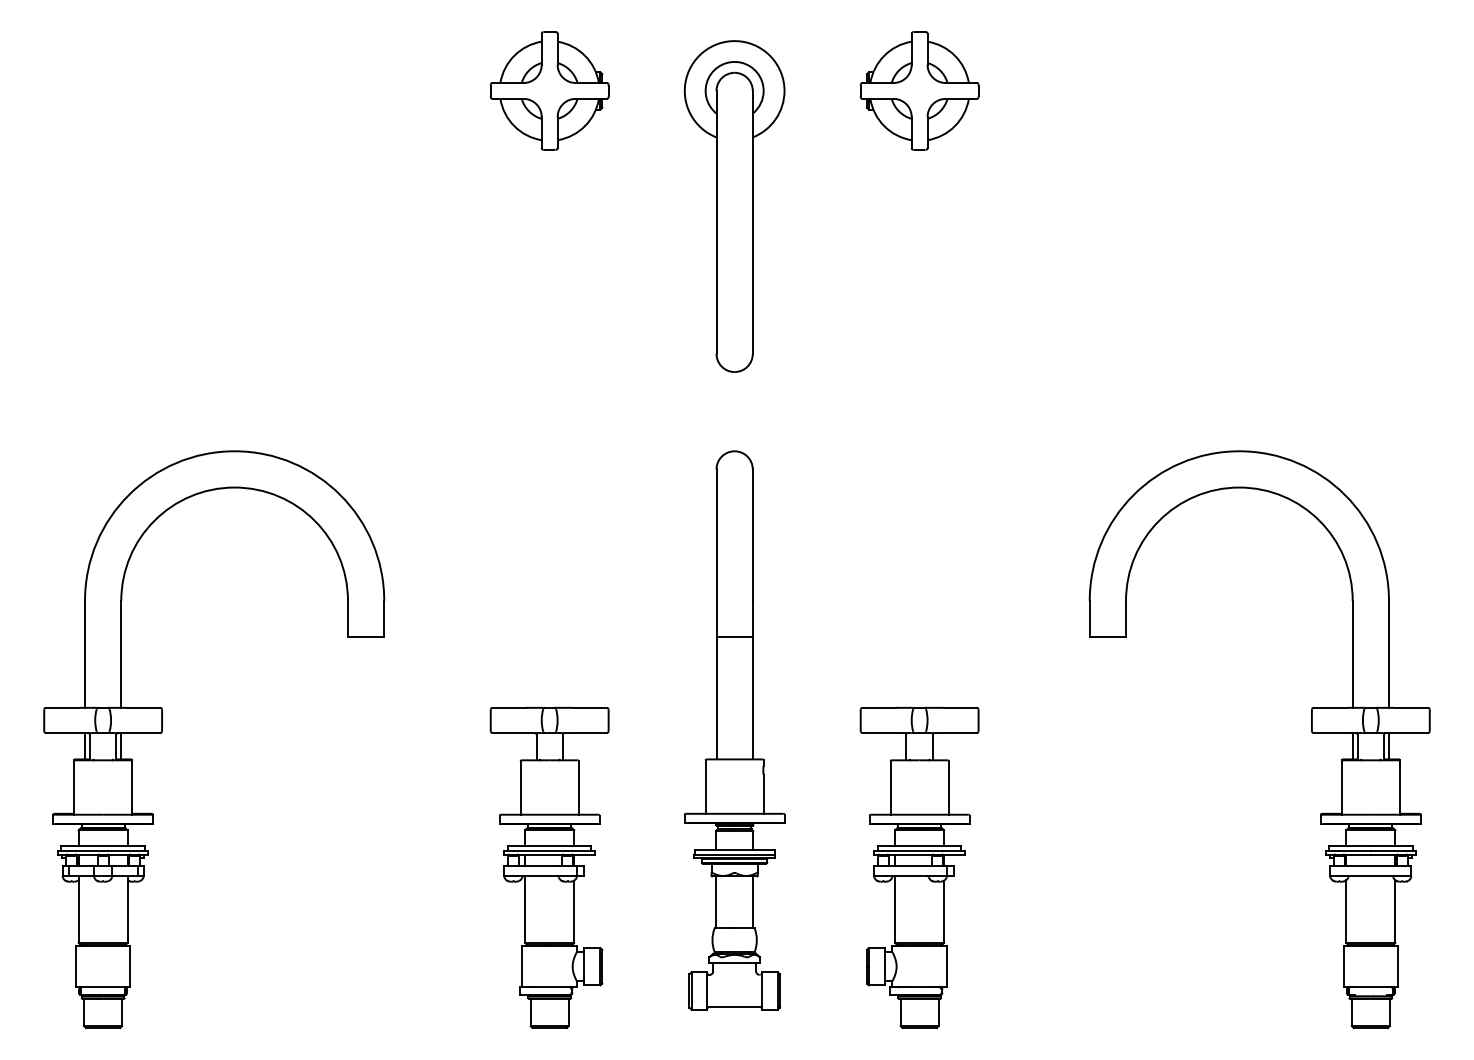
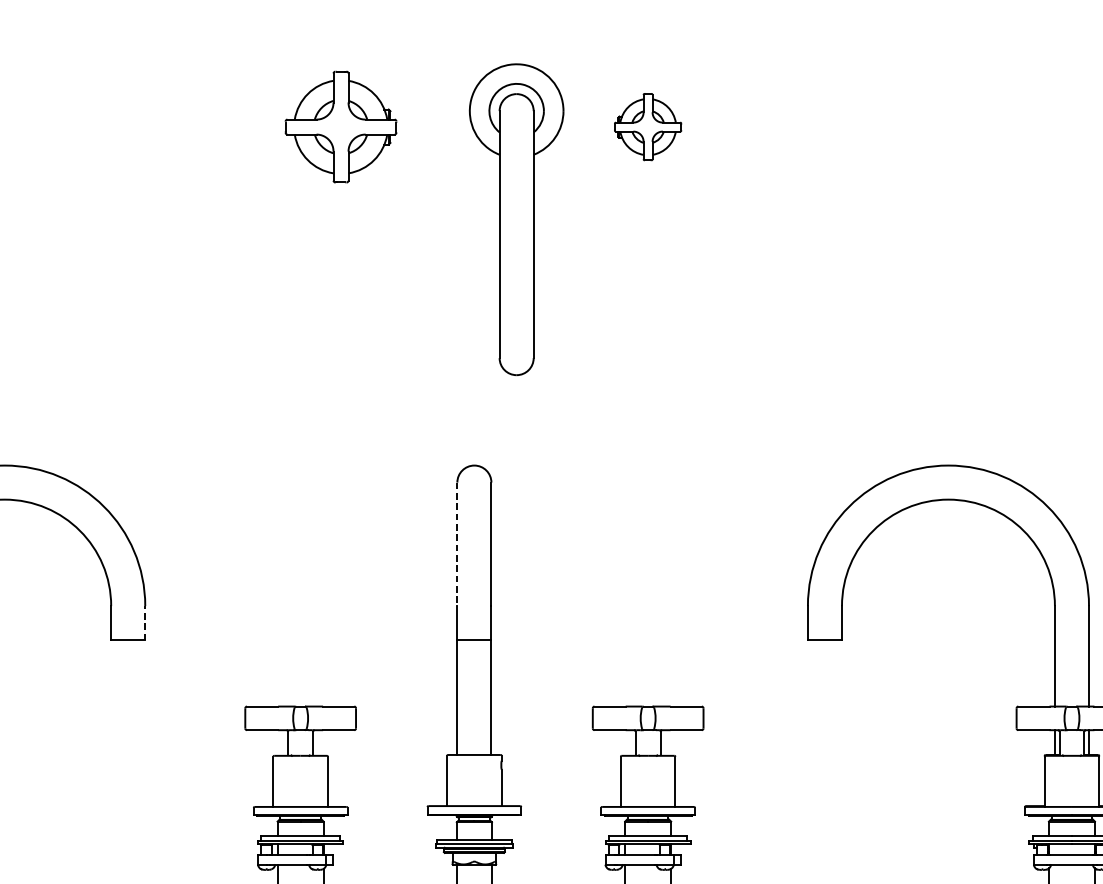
part: (549, 90) -> (340, 126), moved
part: (919, 90) -> (648, 126), size x0.6
part: (734, 206) -> (516, 219), moved
line: (716, 535) -> (457, 544), solid -> dashed
line: (384, 618) -> (145, 622), solid -> dashed

